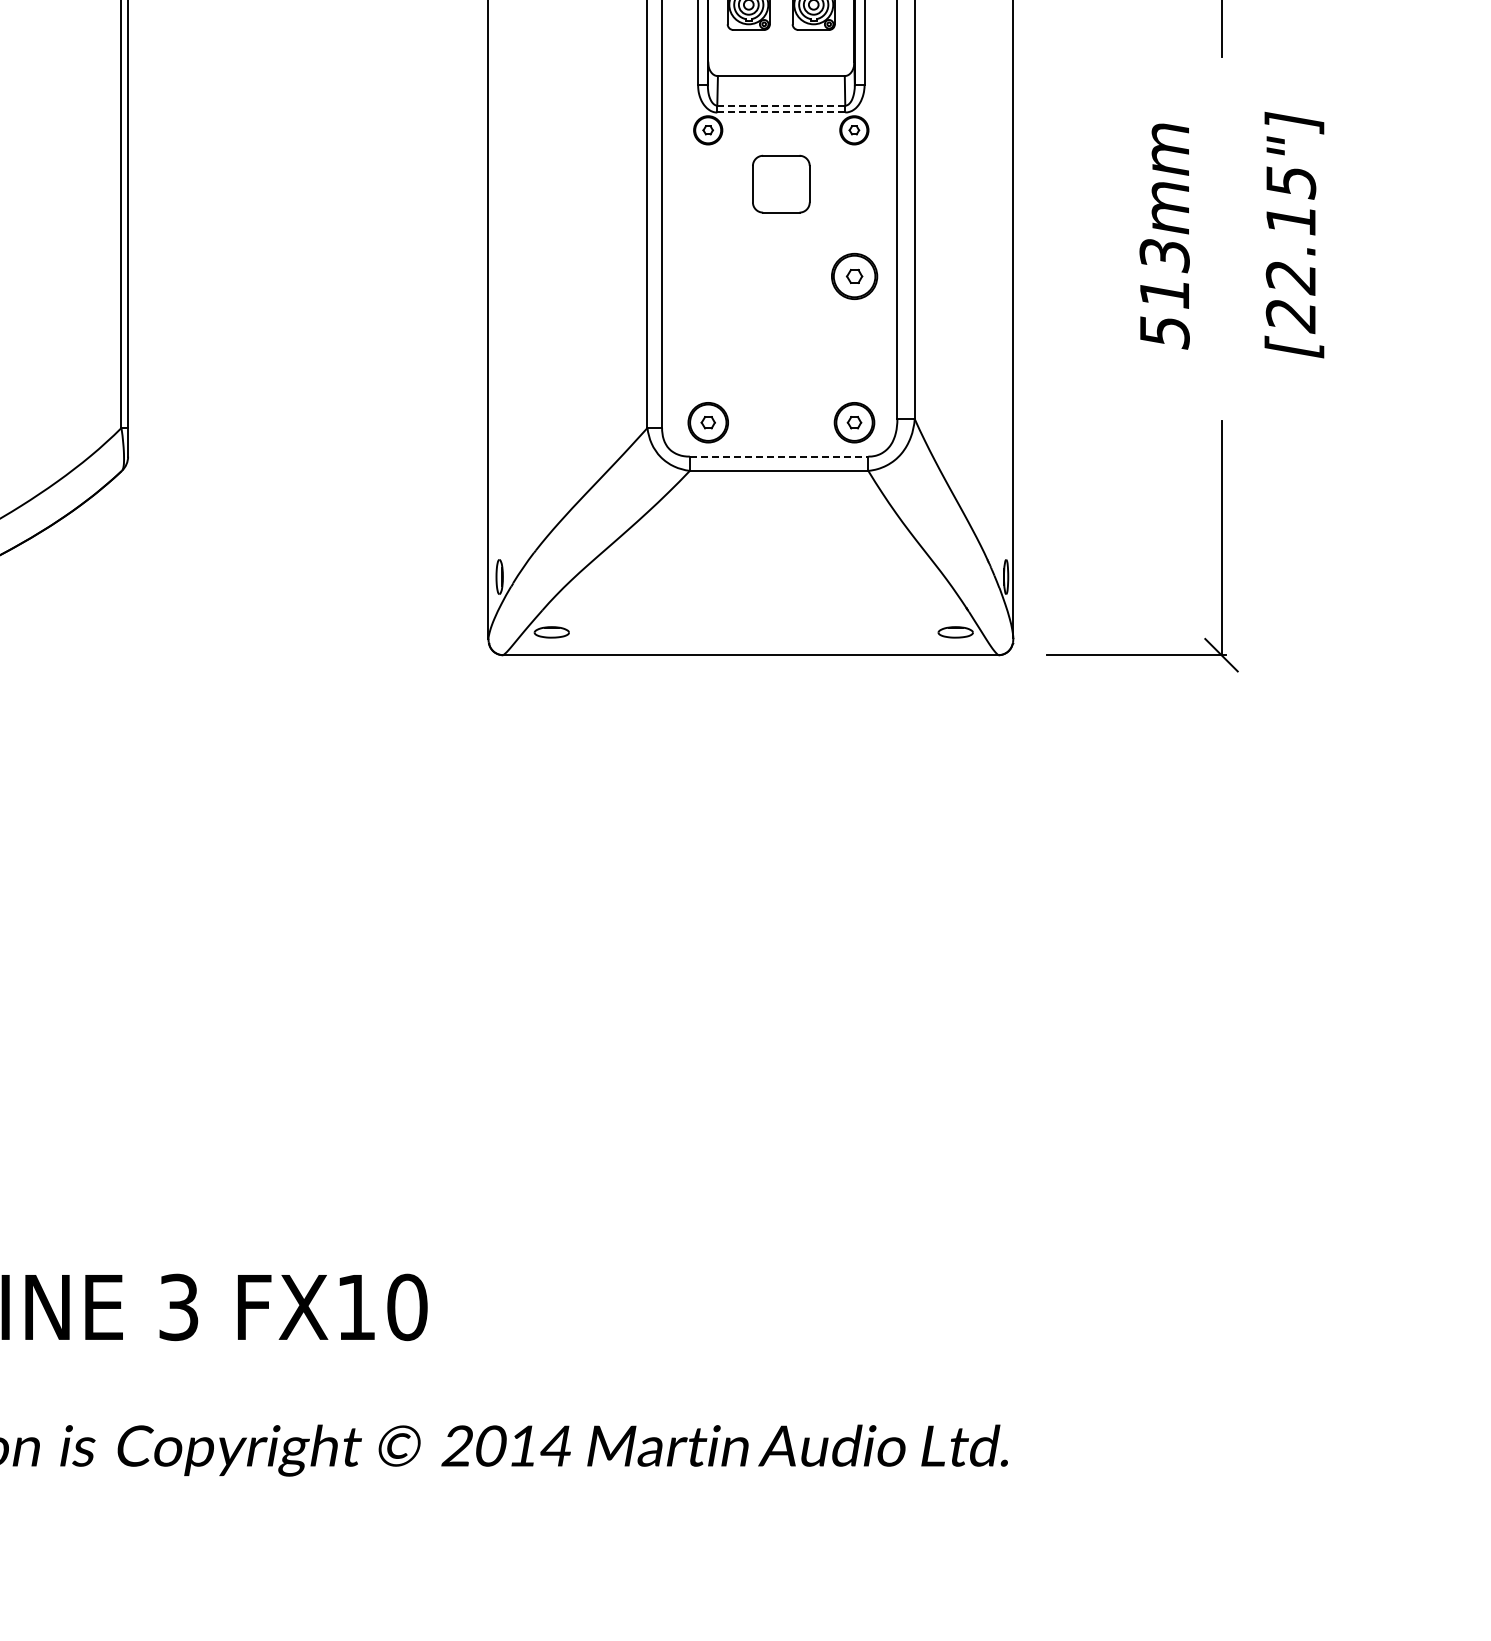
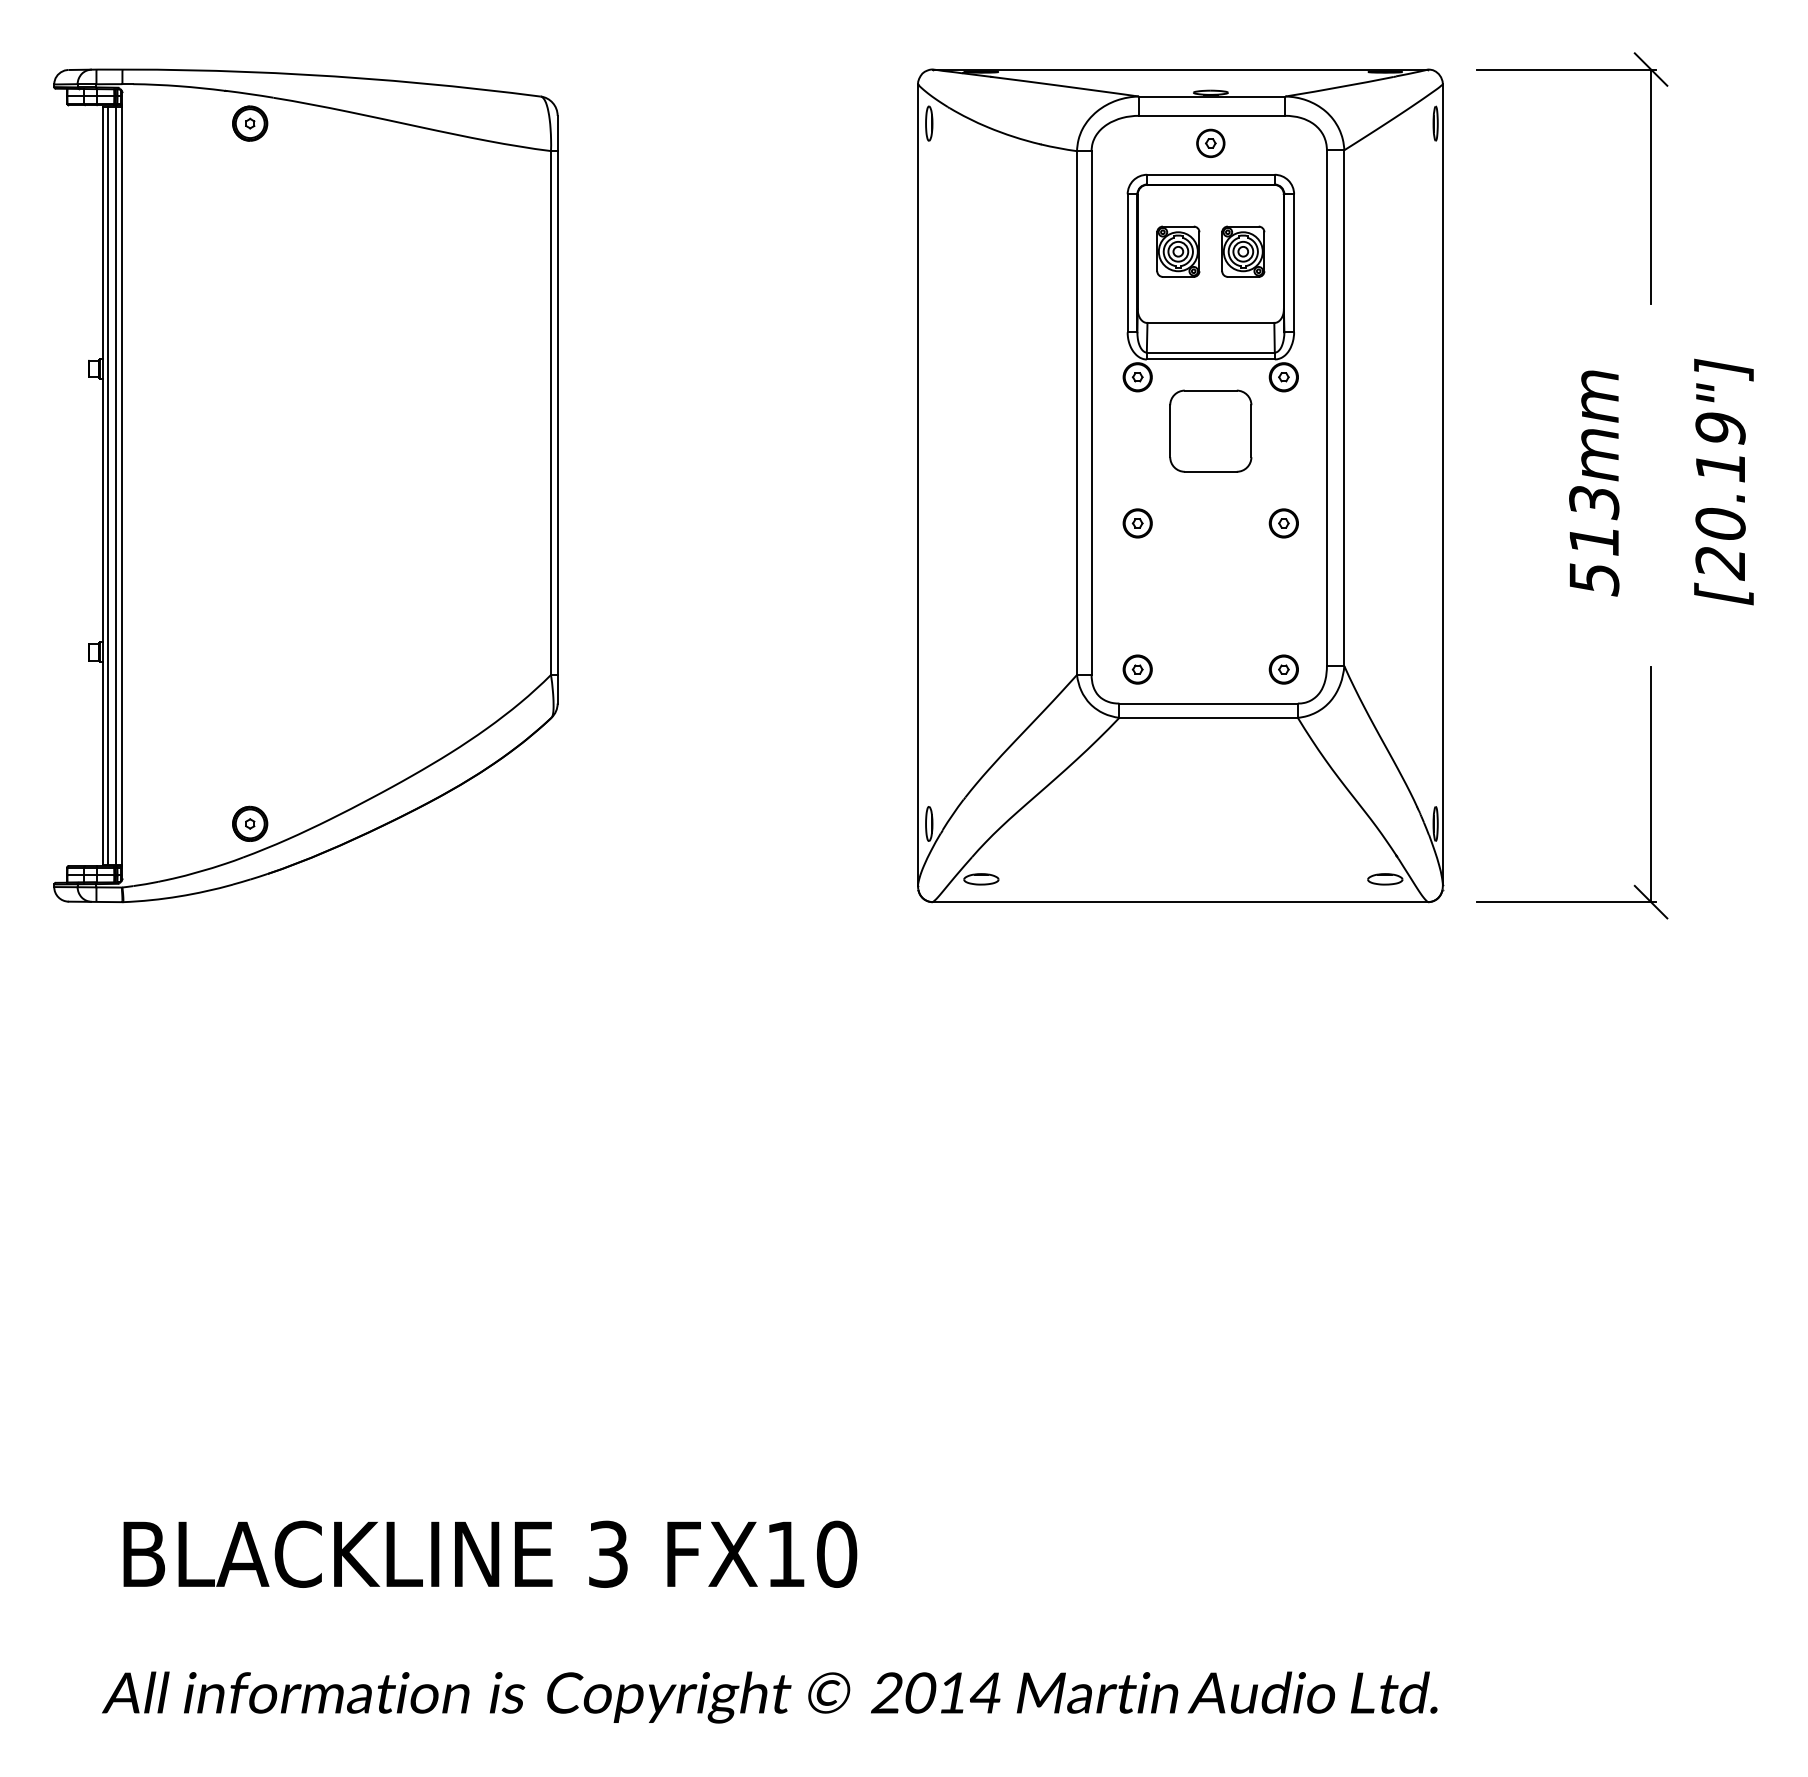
line: (780, 105) -> (1210, 352), dashed -> solid
line: (780, 112) -> (1210, 359), dashed -> solid
part: (780, 183) -> (1210, 430), size x1.43
text: (1290, 230) -> (1720, 477), [22.15"] -> [20.19"]
part: (707, 276) -> (1137, 523), added
part: (853, 276) -> (1283, 523), size x0.62
part: (707, 422) -> (1137, 669), size x0.71
part: (853, 422) -> (1283, 669), size x0.71
line: (779, 456) -> (1209, 703), dashed -> solid

